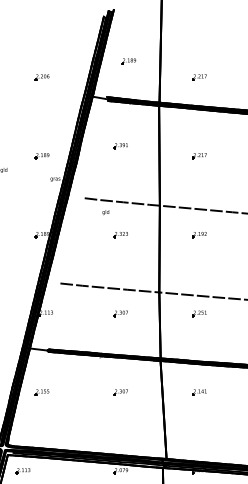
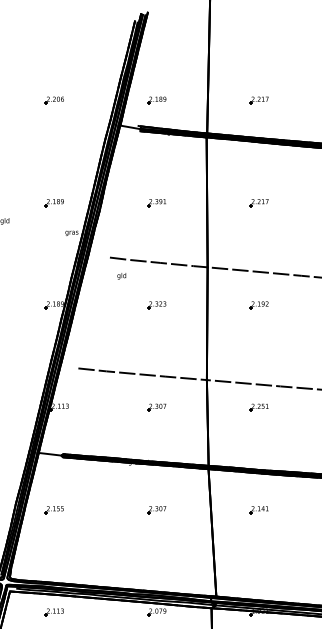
part: (128, 61) -> (156, 100), moved
part: (120, 146) -> (156, 203), moved
text: (105, 212) -> (121, 276), moved
part: (22, 471) -> (53, 612), moved

